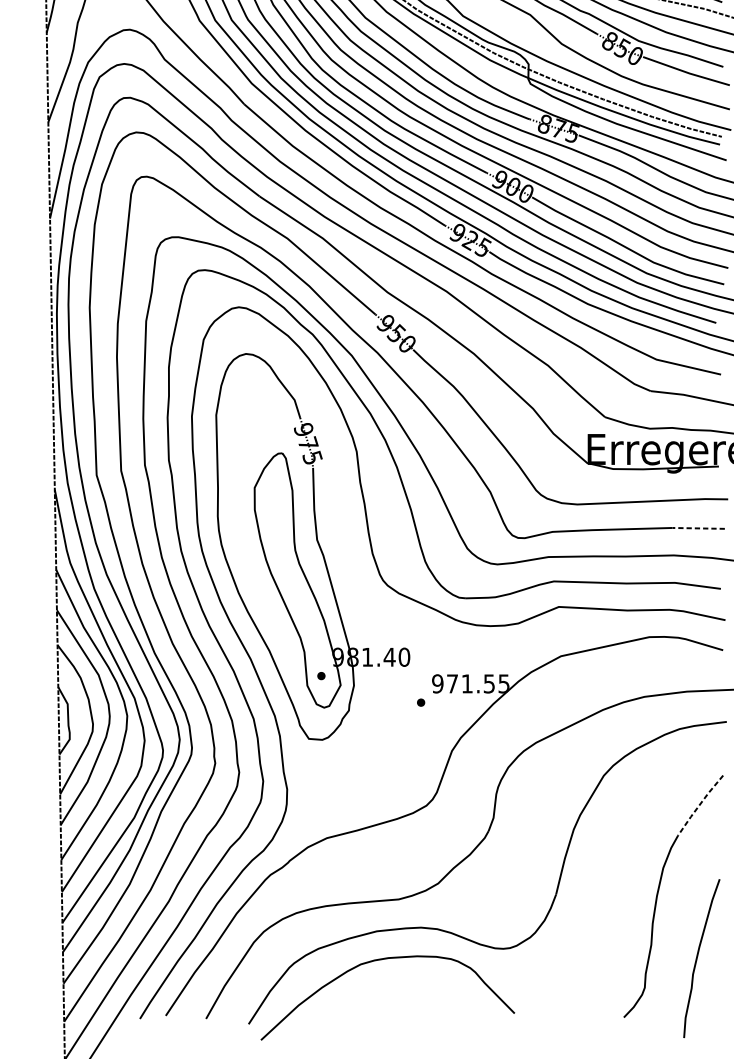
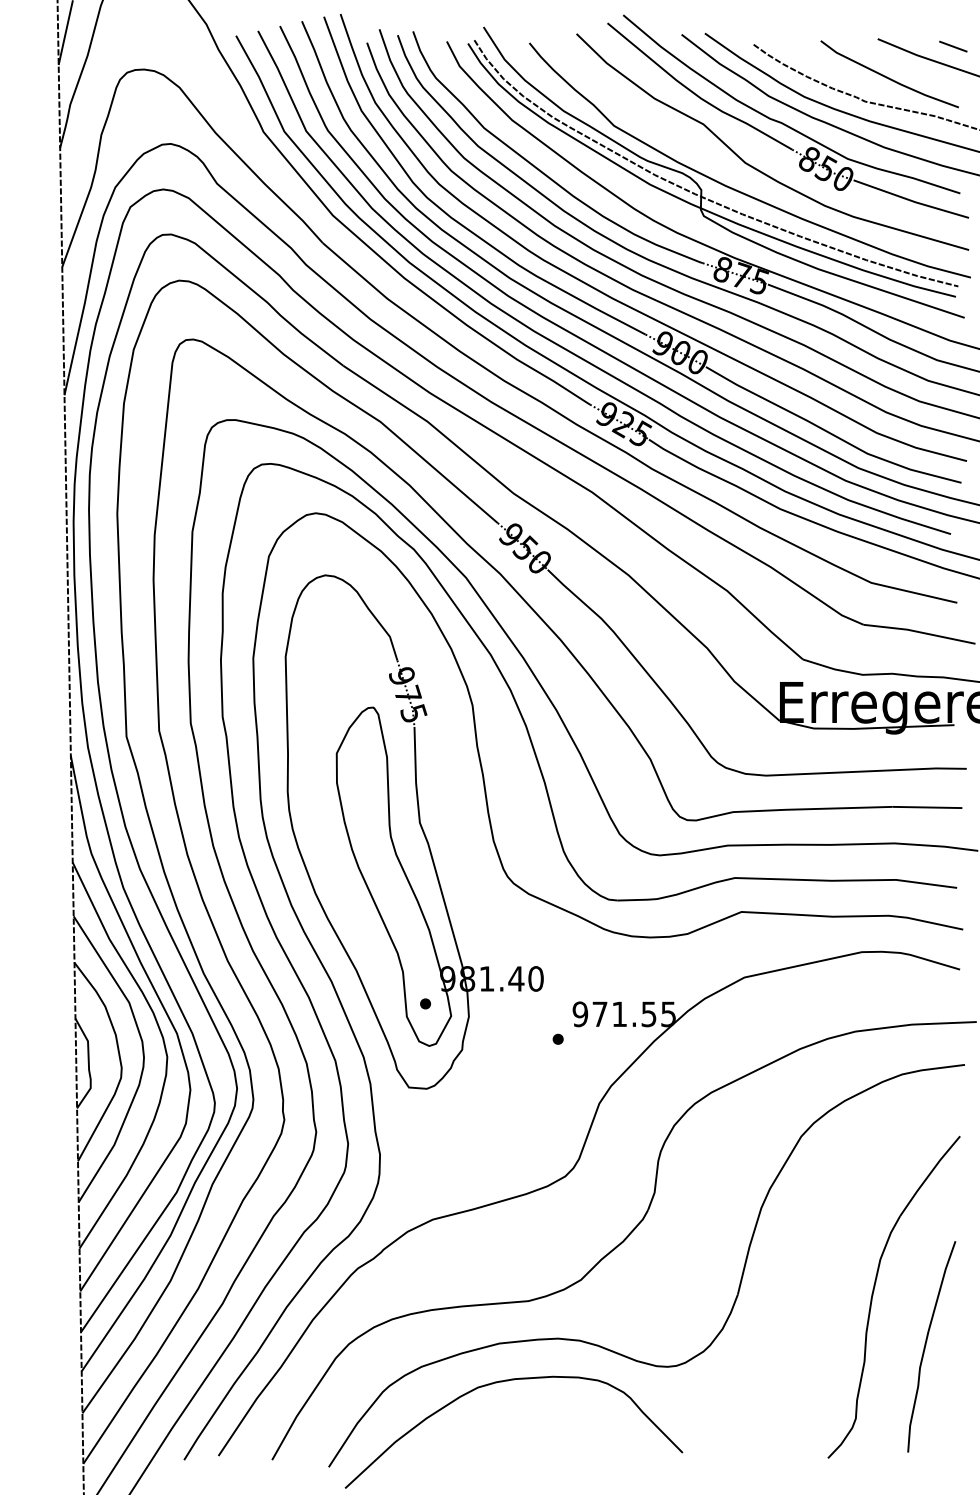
line: (698, 528) -> (927, 807), dashed -> solid
line: (699, 805) -> (928, 1175), dashed -> solid
curve: (697, 957) -> (926, 1345), moved

